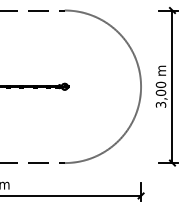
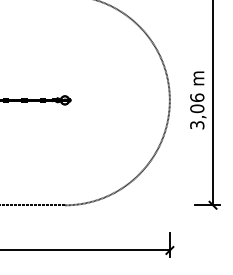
text: (160, 84) -> (196, 97), 3,00 -> 3,06

